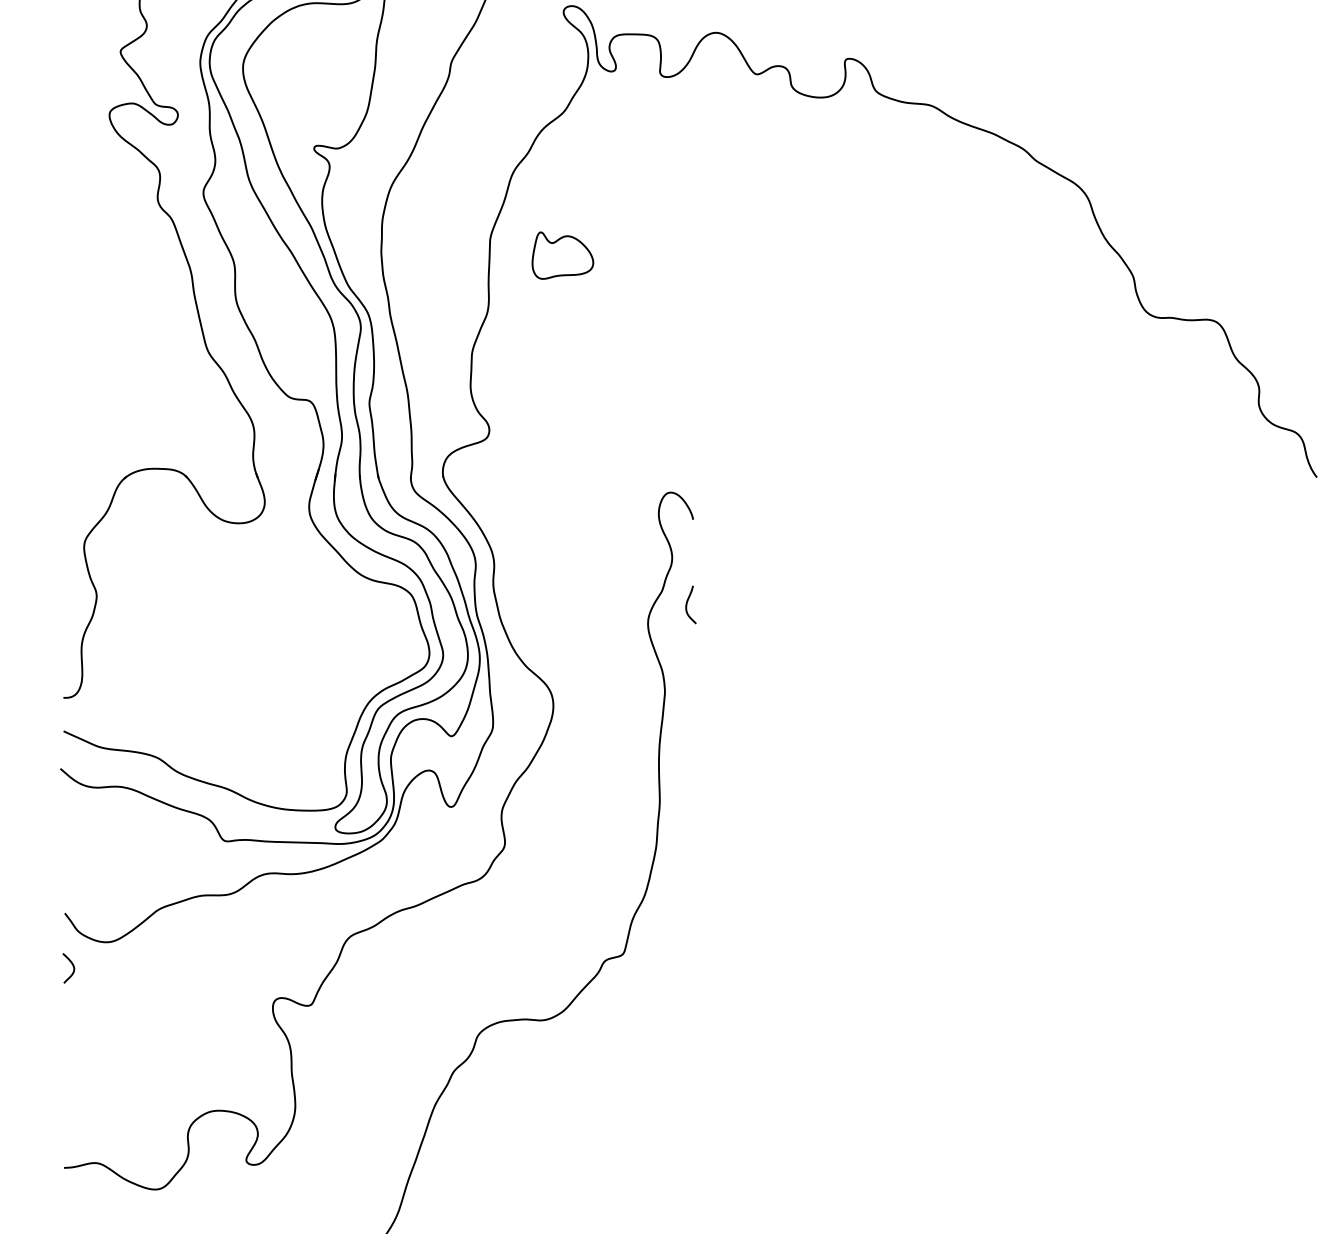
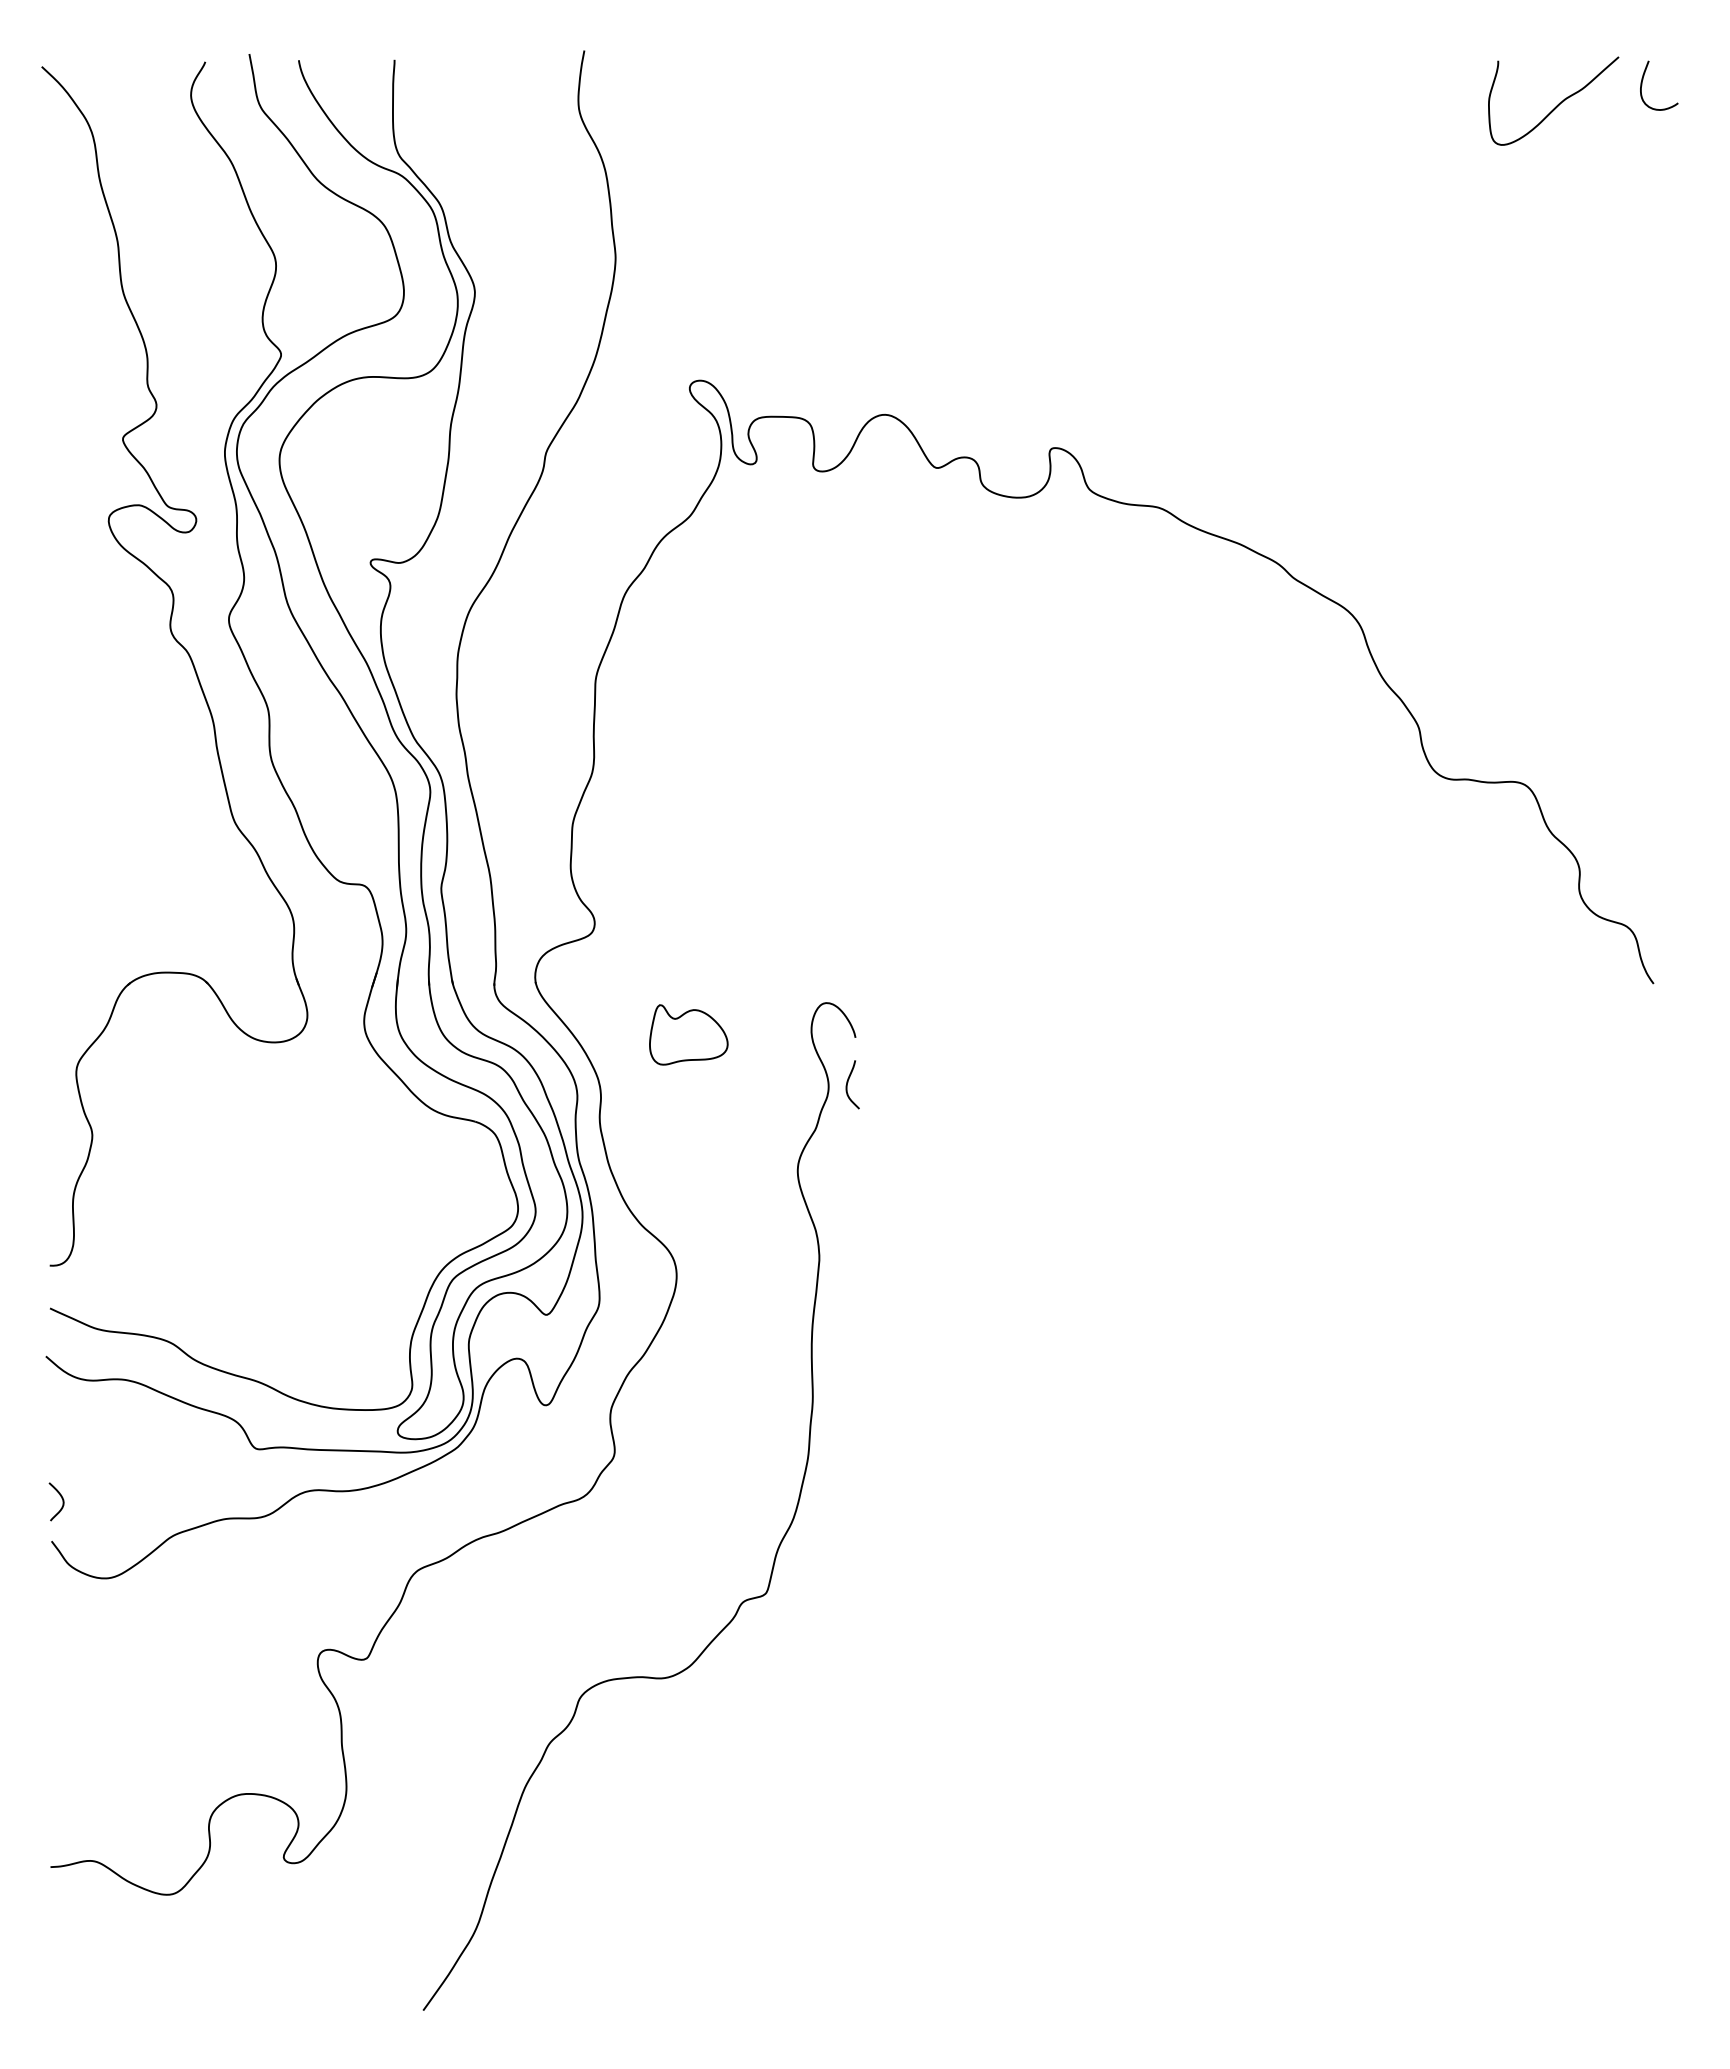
part: (562, 255) -> (688, 1034), moved
curve: (687, 603) -> (848, 1082), moved
curve: (72, 965) -> (61, 1498), moved

